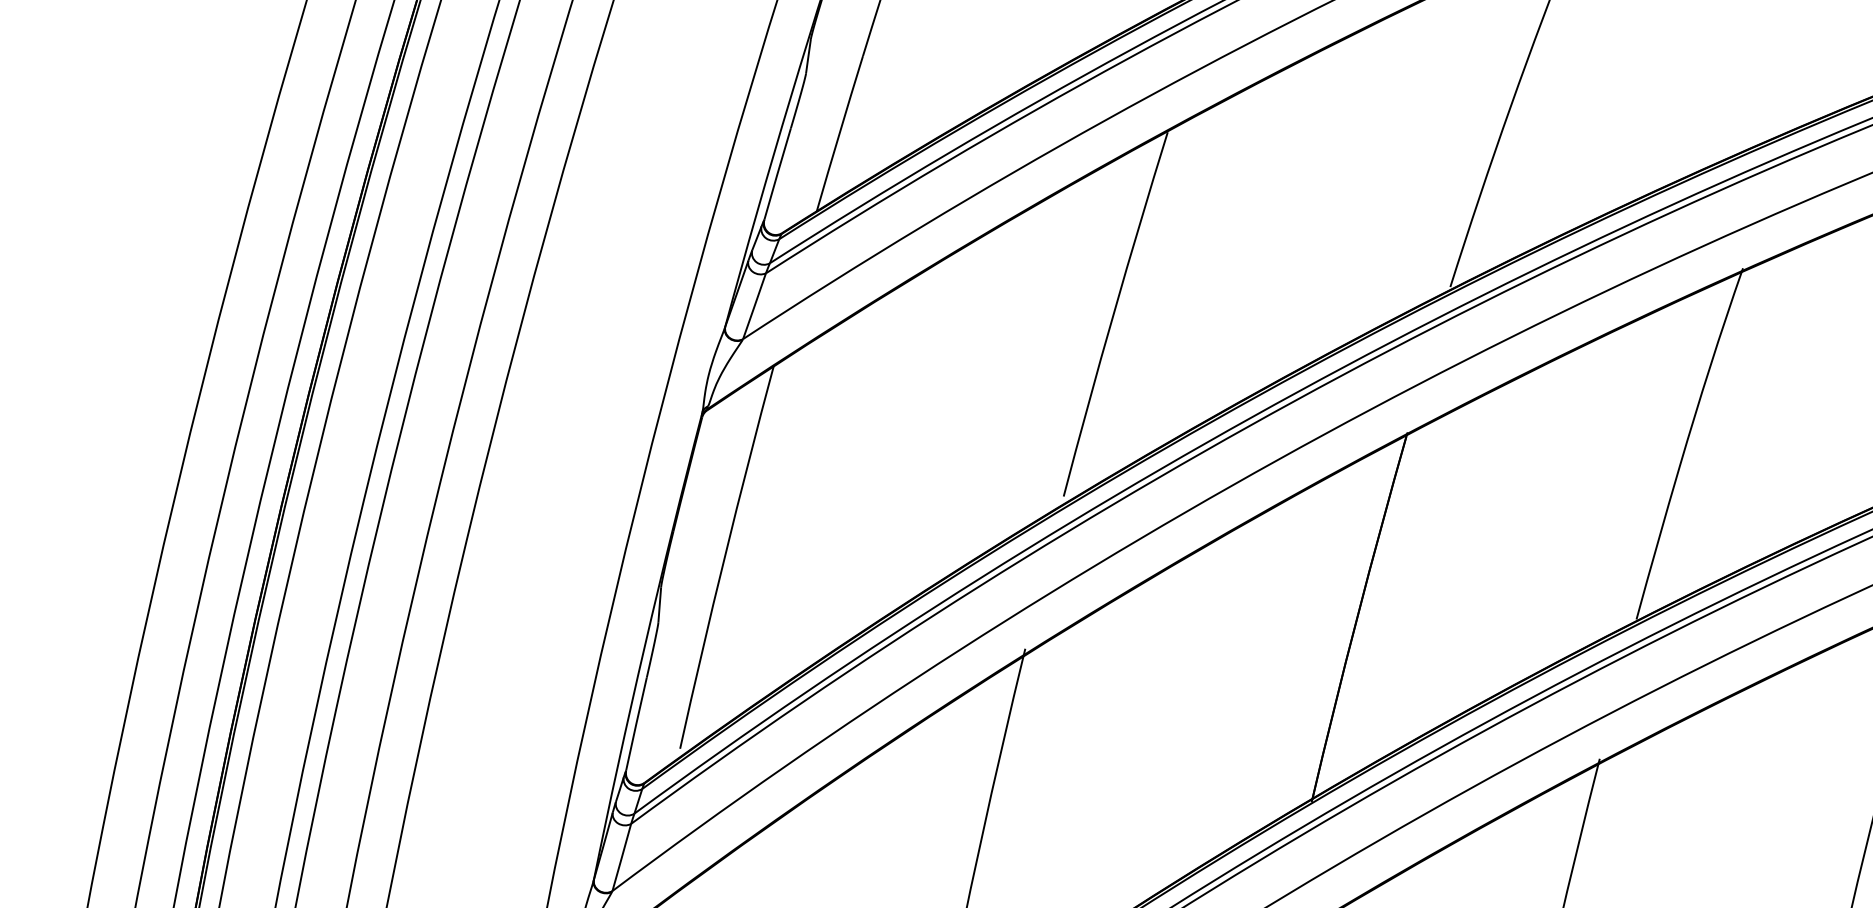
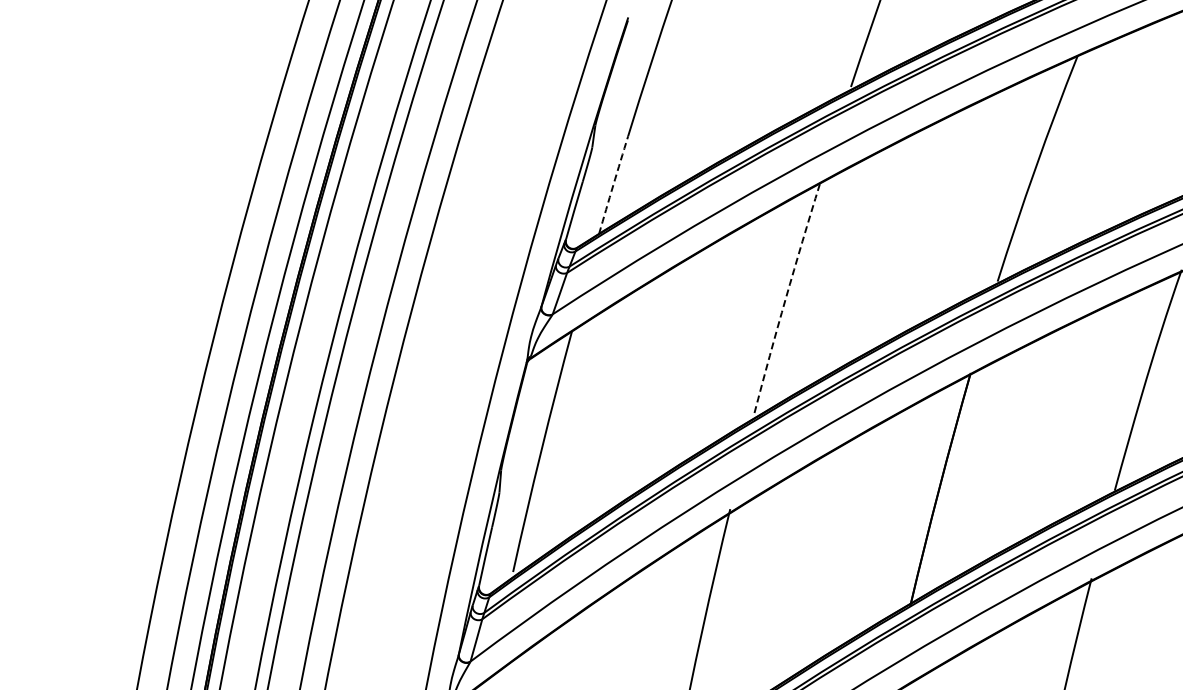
arc: (839, 134) -> (613, 185), solid -> dashed
arc: (1113, 313) -> (785, 298), solid -> dashed

